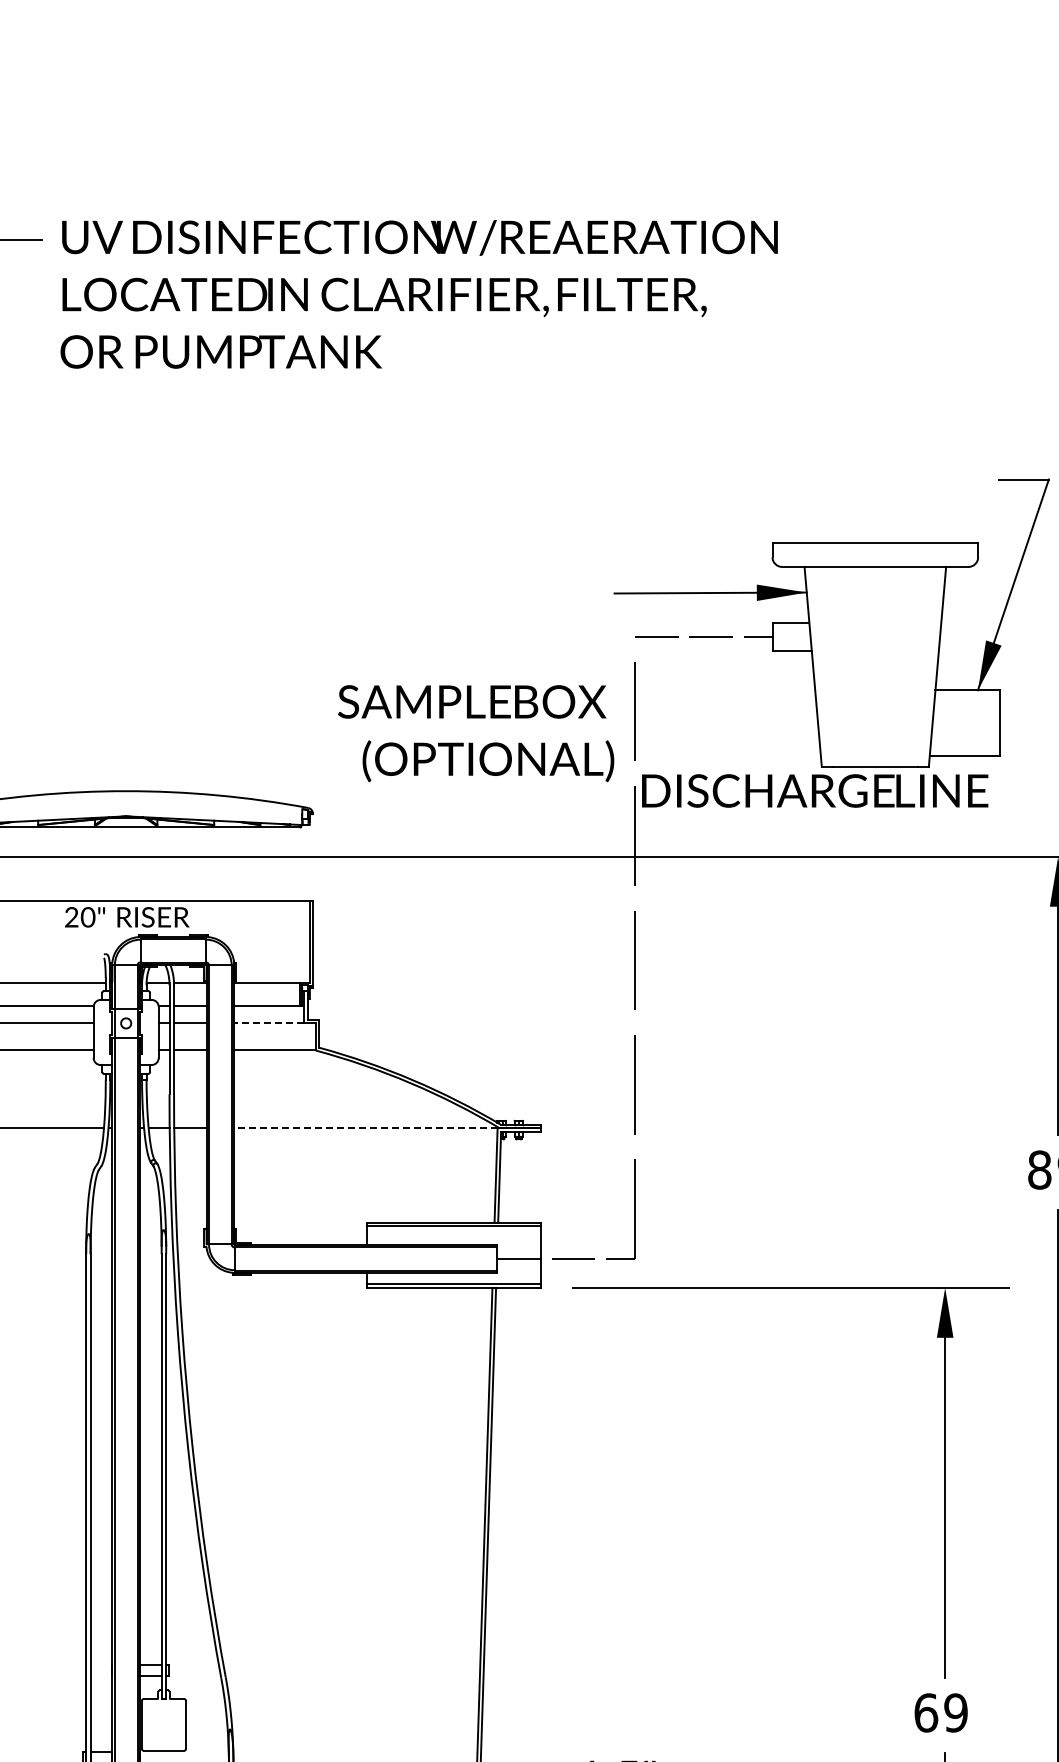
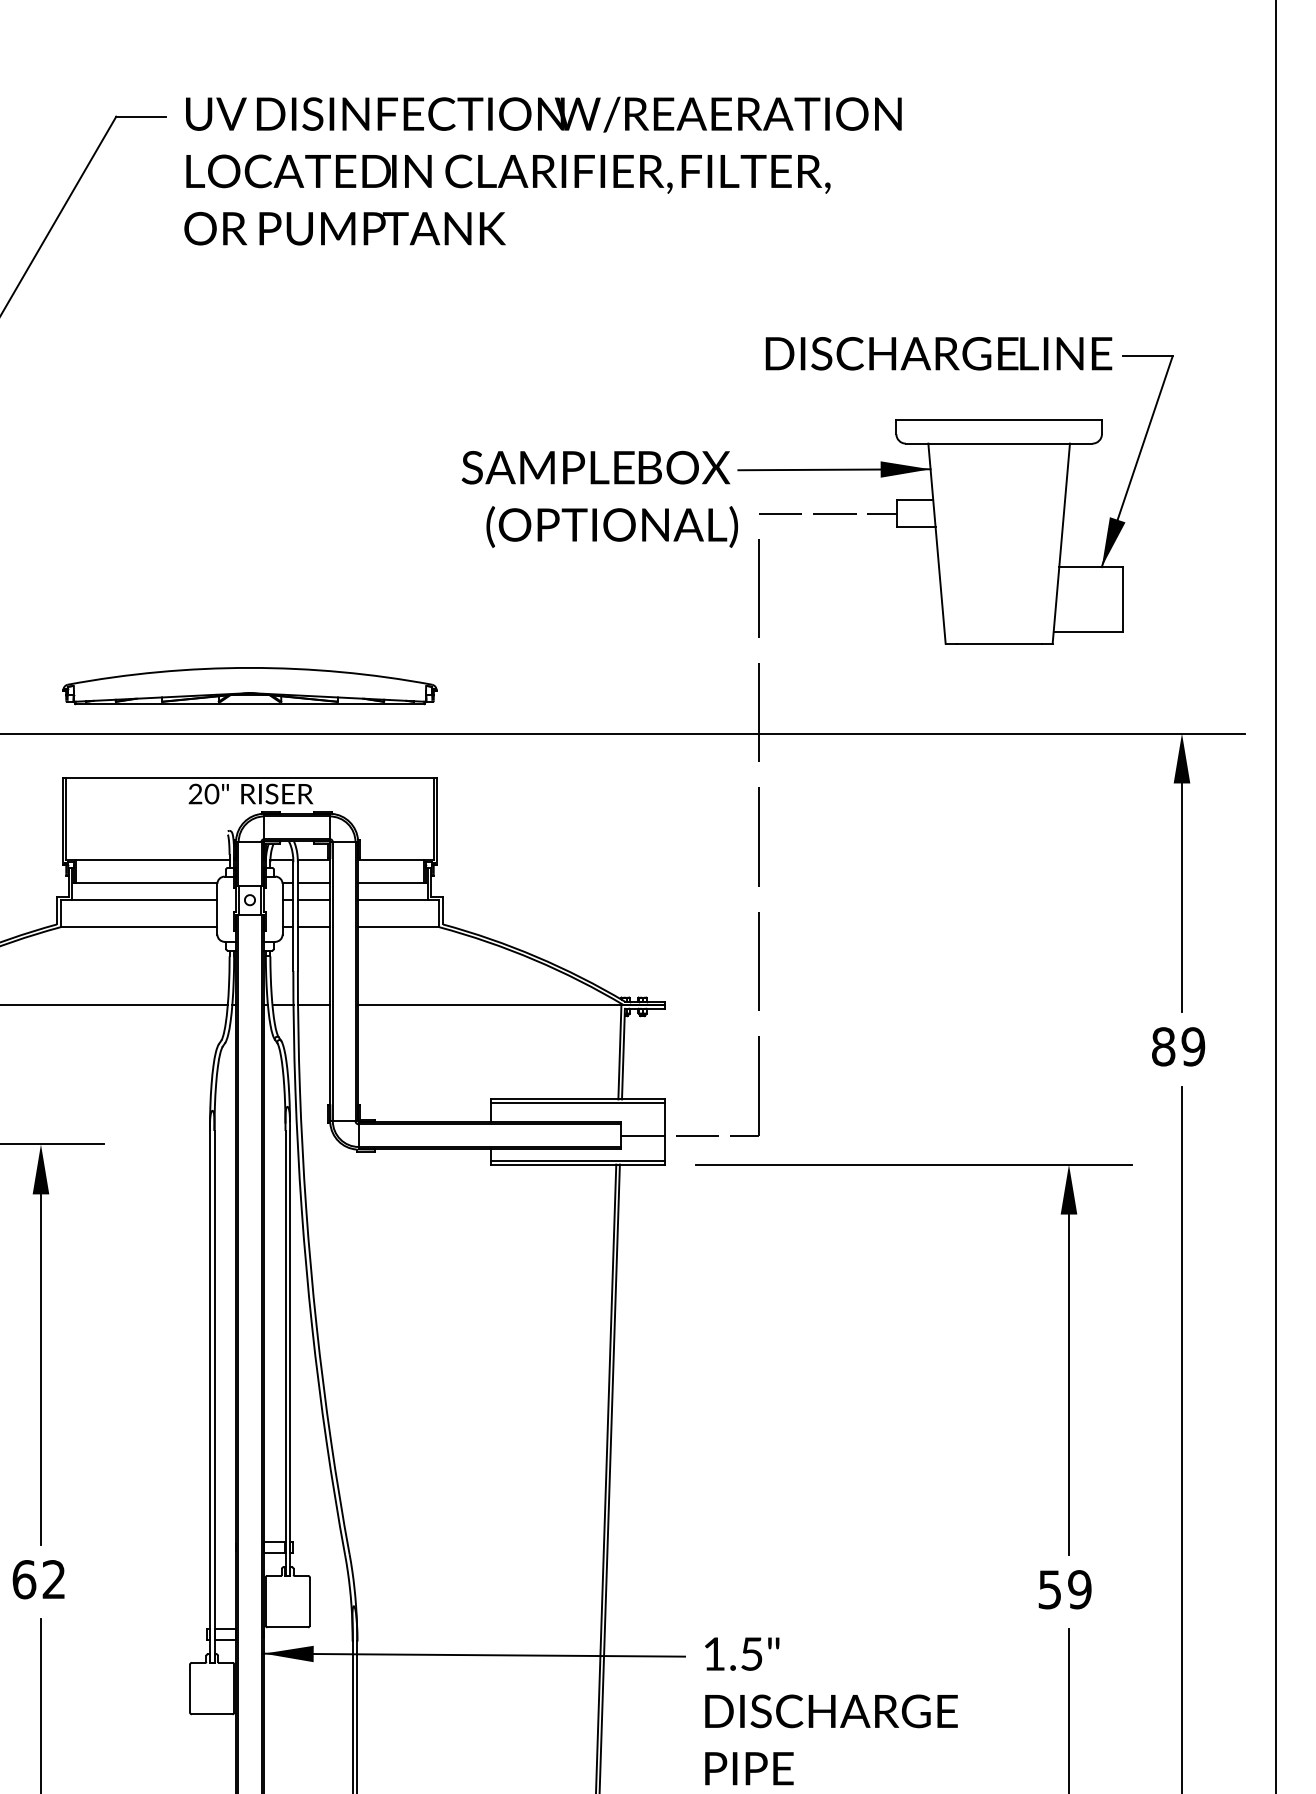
text: (475, 733) -> (599, 499), moved
text: (814, 790) -> (938, 353), moved
line: (268, 1023) -> (392, 900), dashed -> solid
line: (365, 1128) -> (489, 1005), dashed -> solid
text: (926, 1712) -> (1050, 1589), 69 -> 59

